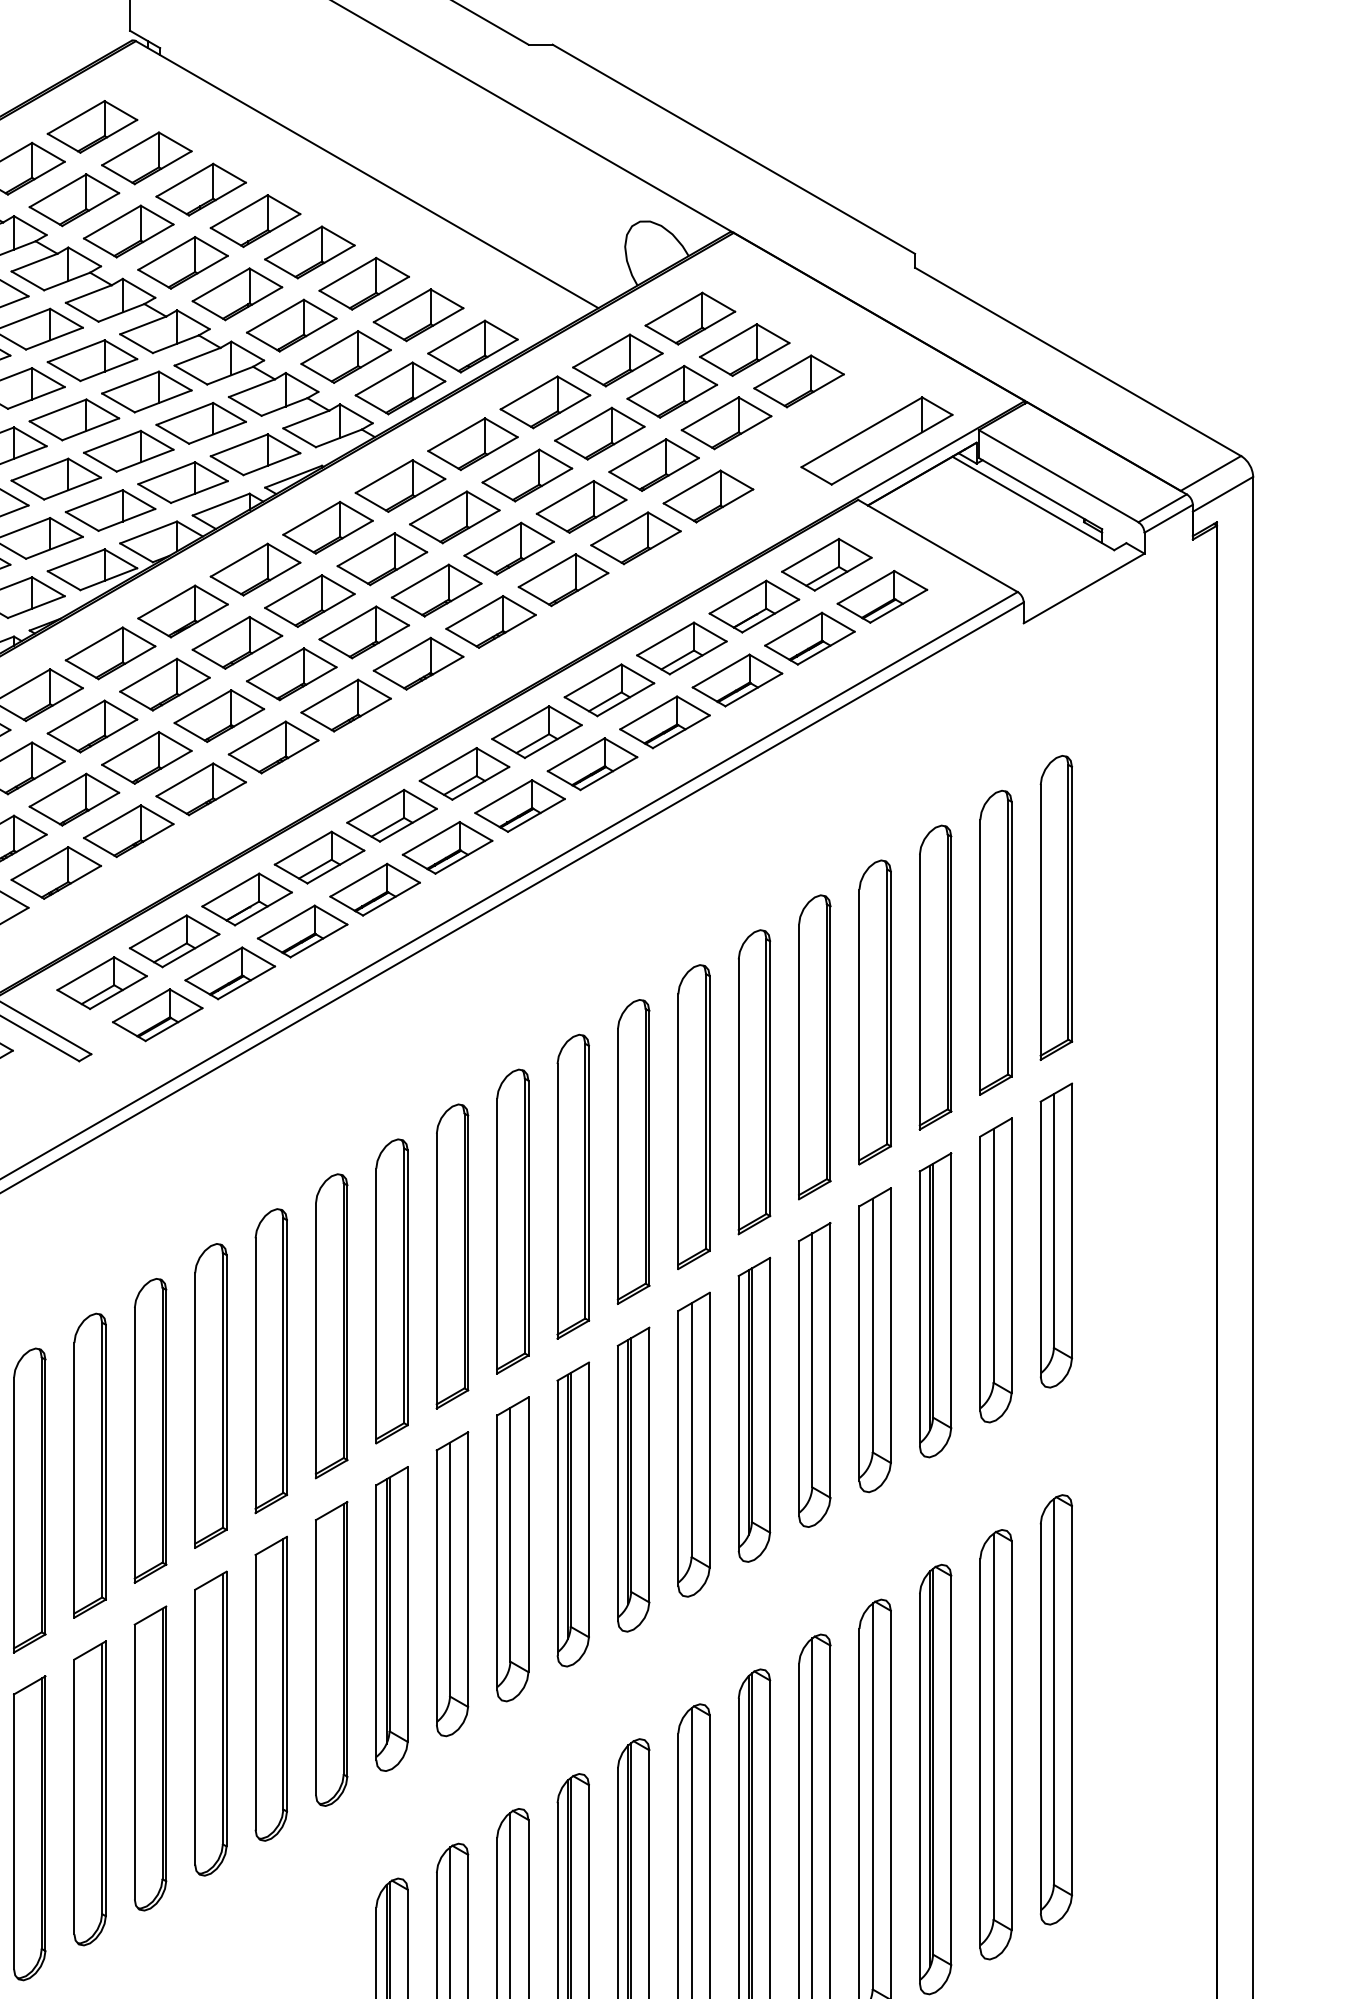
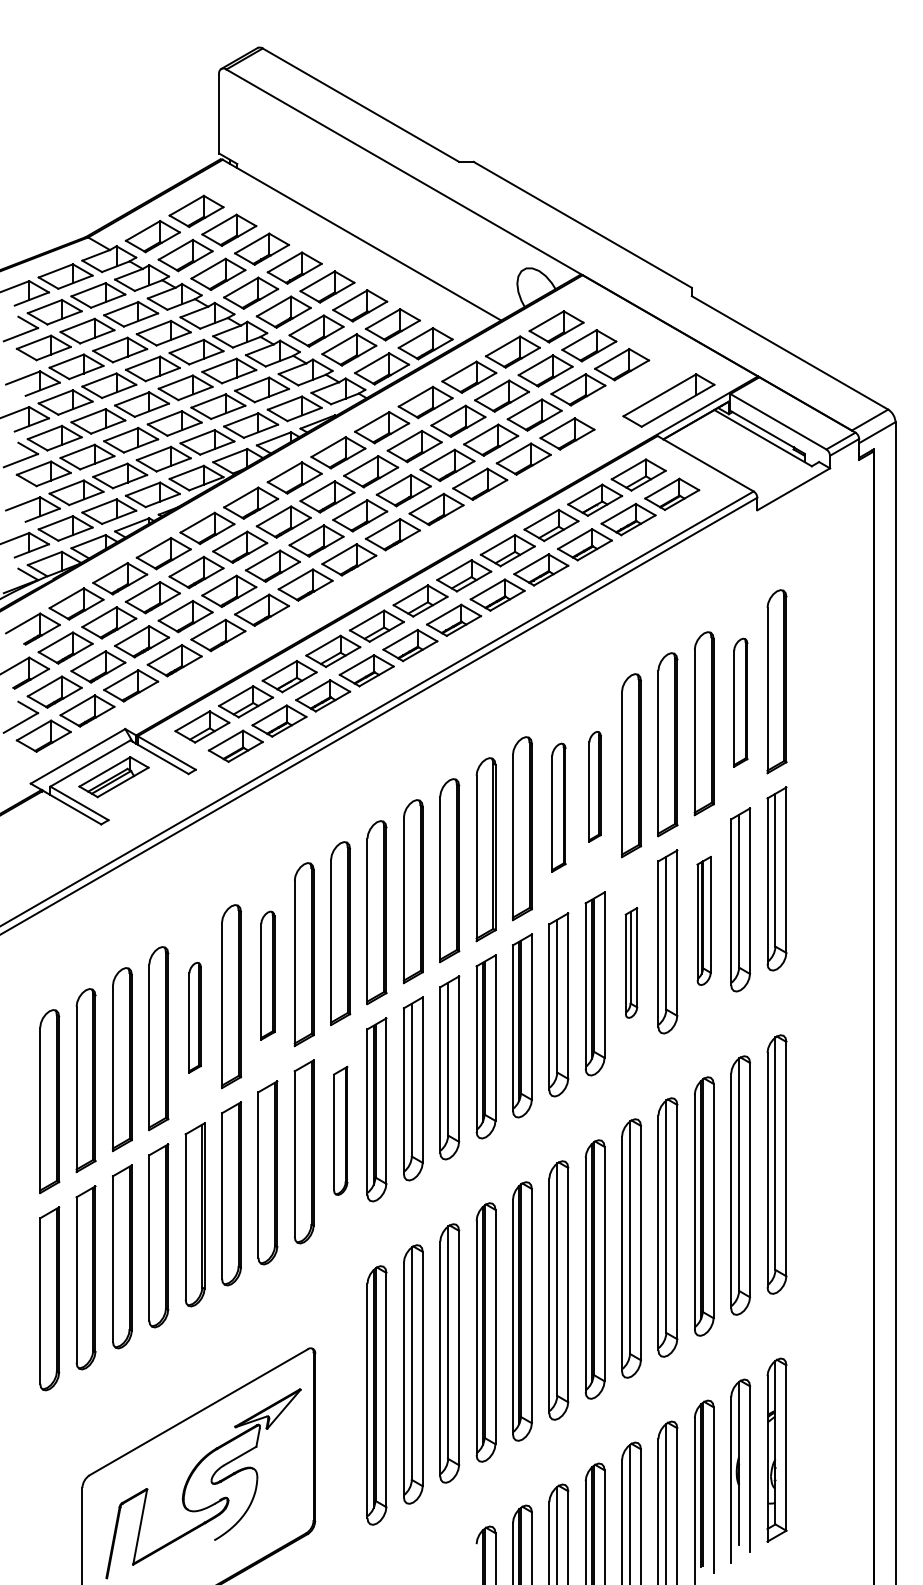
part: (995, 942) -> (740, 702), size x0.7
part: (753, 1081) -> (594, 786), size x0.6
part: (693, 1116) -> (558, 807), size x0.7
part: (934, 1304) -> (703, 920), size x0.7
part: (814, 1374) -> (631, 962), size x0.6
part: (210, 1395) -> (267, 975), size x0.7
part: (89, 1465) -> (194, 1017), size x0.6
part: (331, 1653) -> (340, 1130), size x0.7

